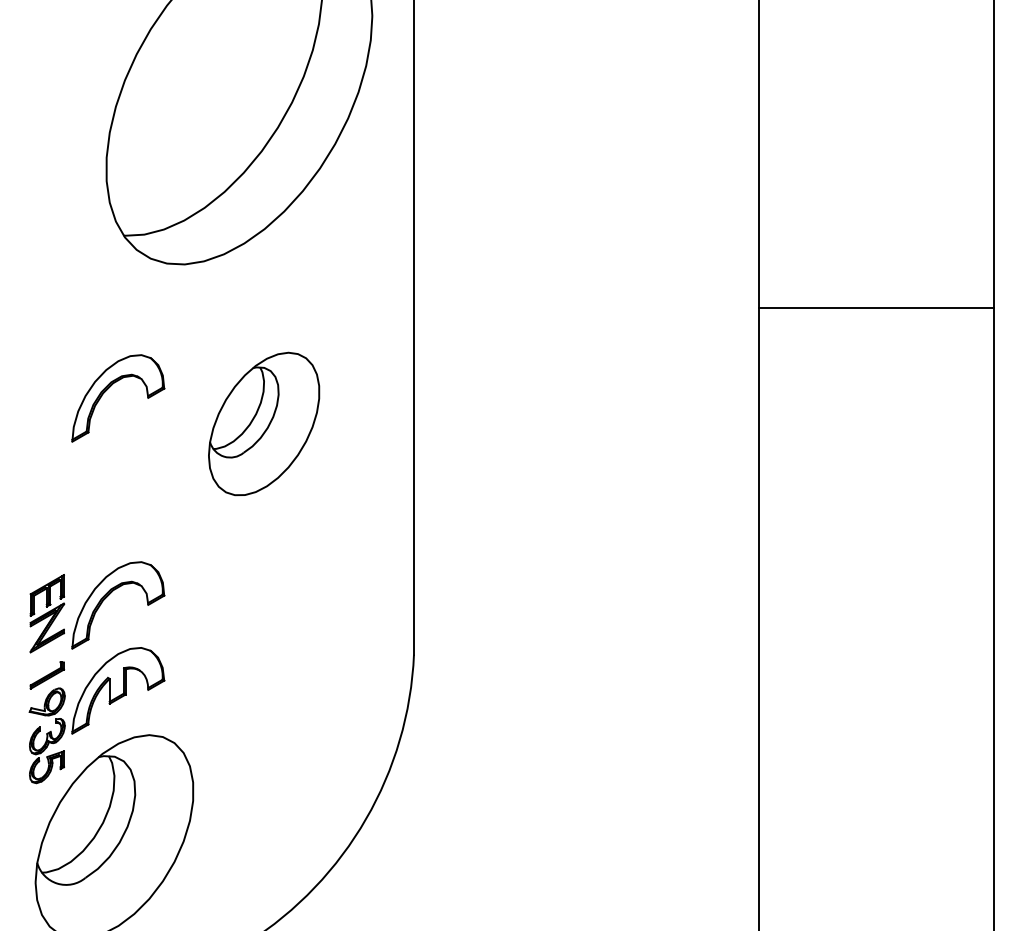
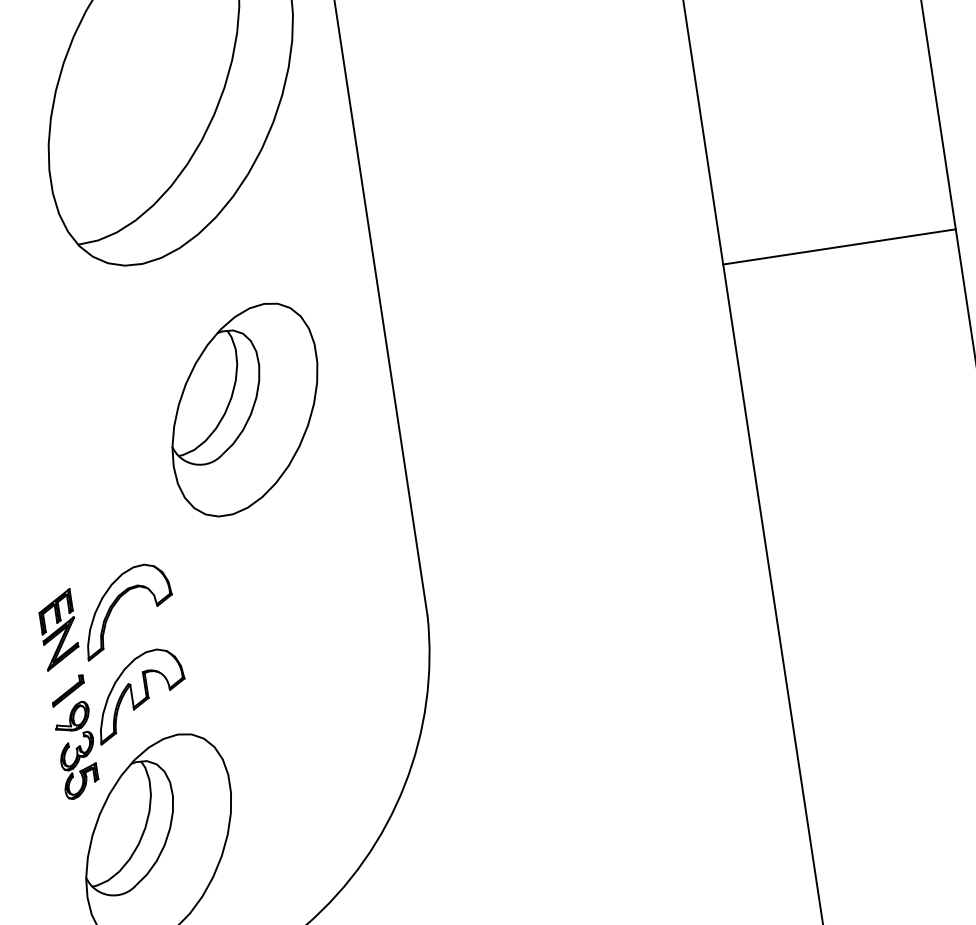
line: (876, 307) -> (839, 246), moved
part: (109, 388) -> (86, 397), removed
part: (263, 423) -> (244, 409), size x1.43

